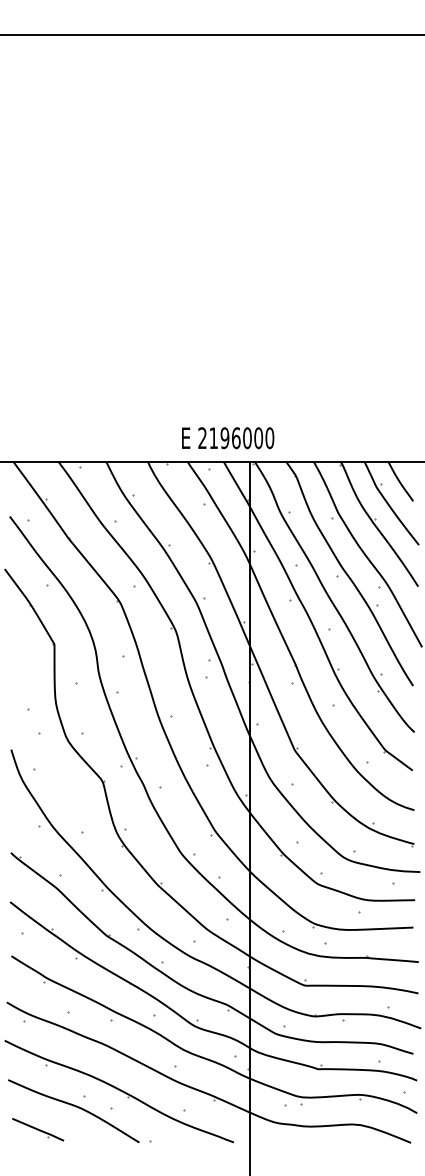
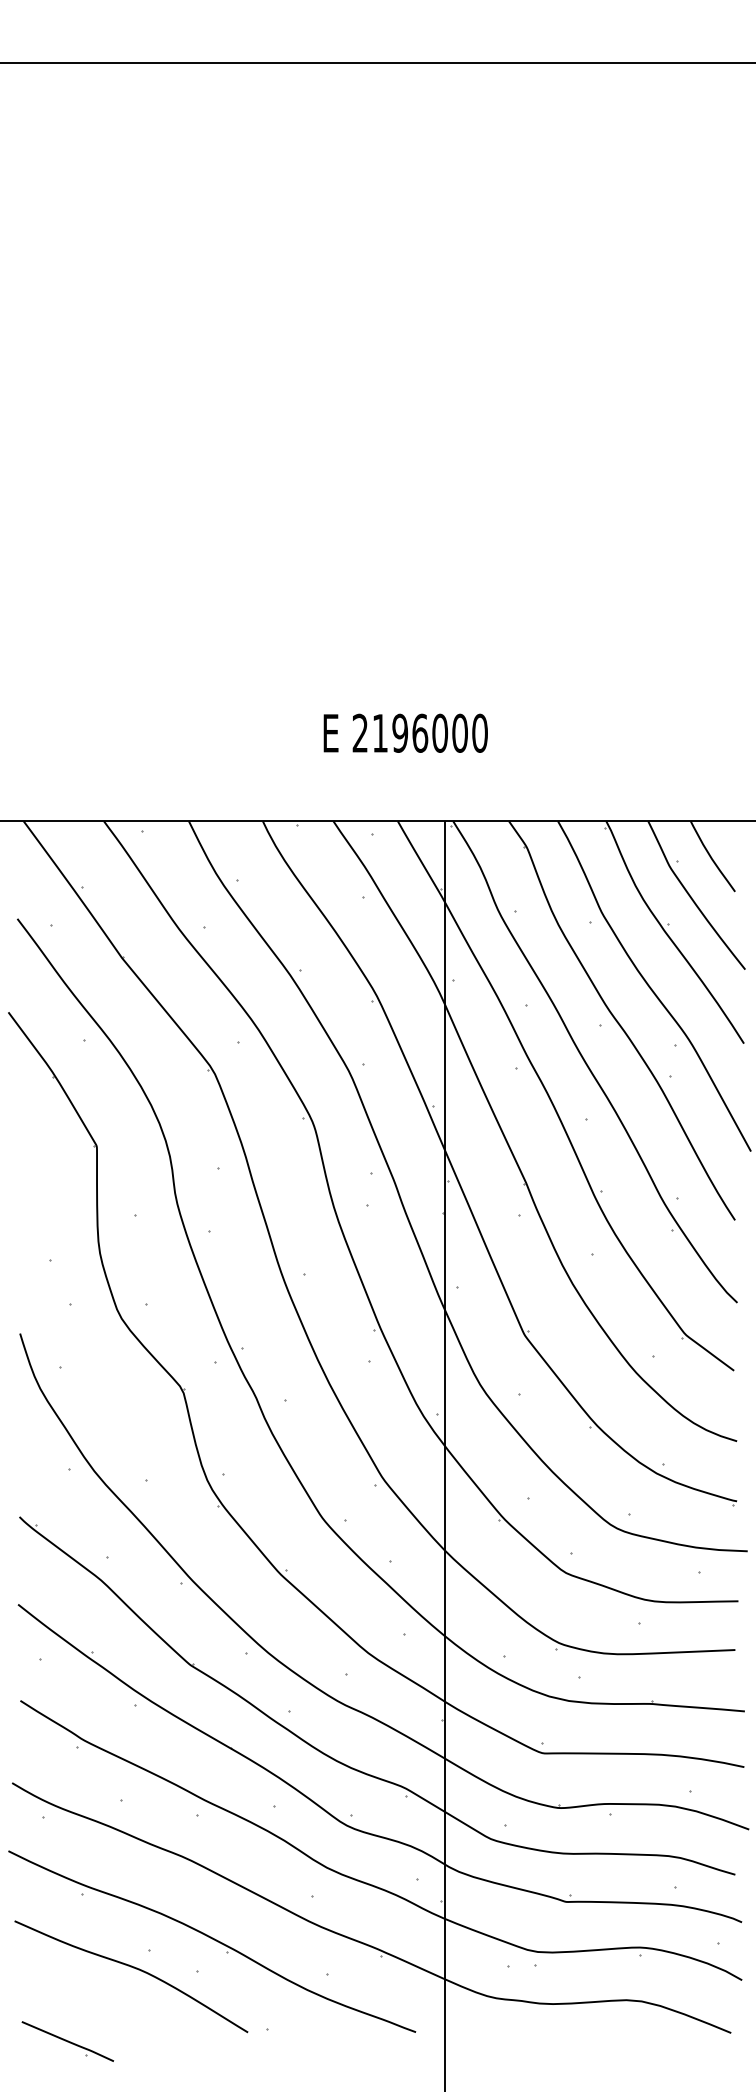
text: (228, 438) -> (406, 733), moved
part: (38, 1129) -> (68, 2041), moved

